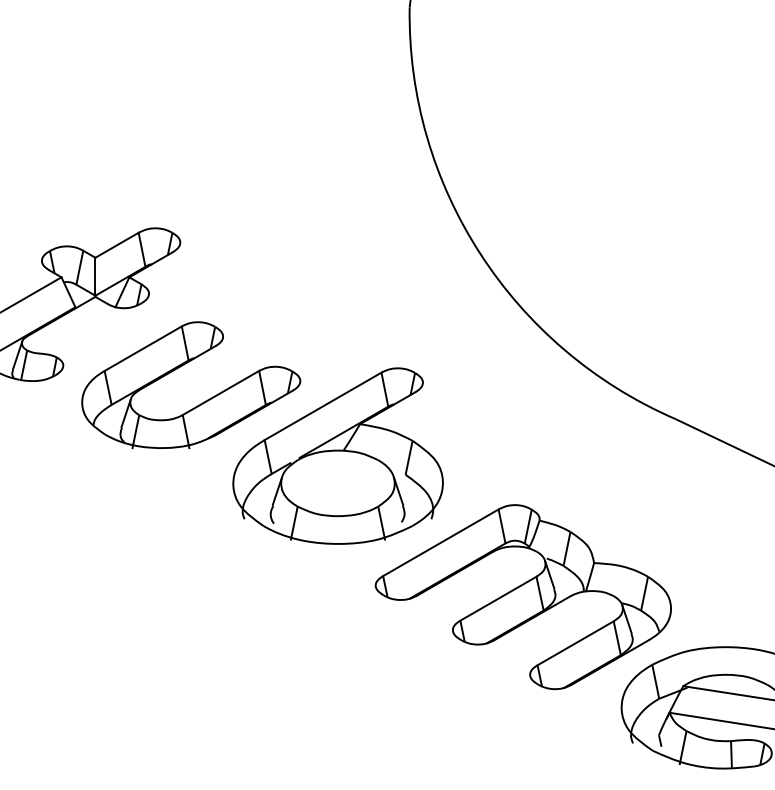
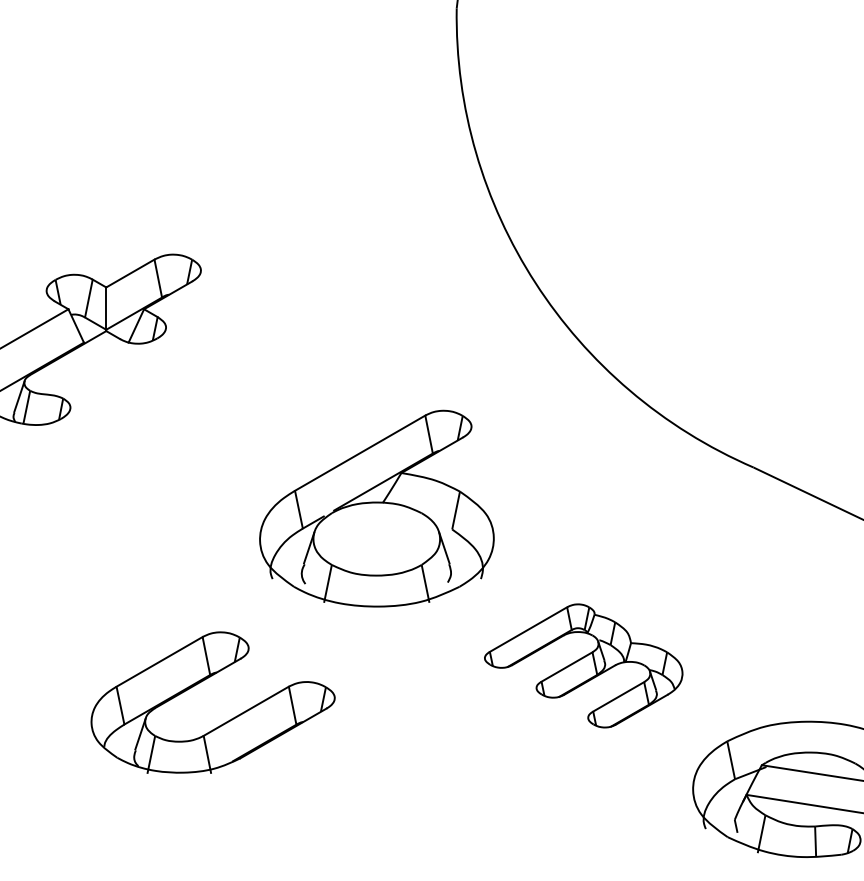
part: (178, 368) -> (198, 684), moved
part: (523, 596) -> (583, 665), size x0.6

